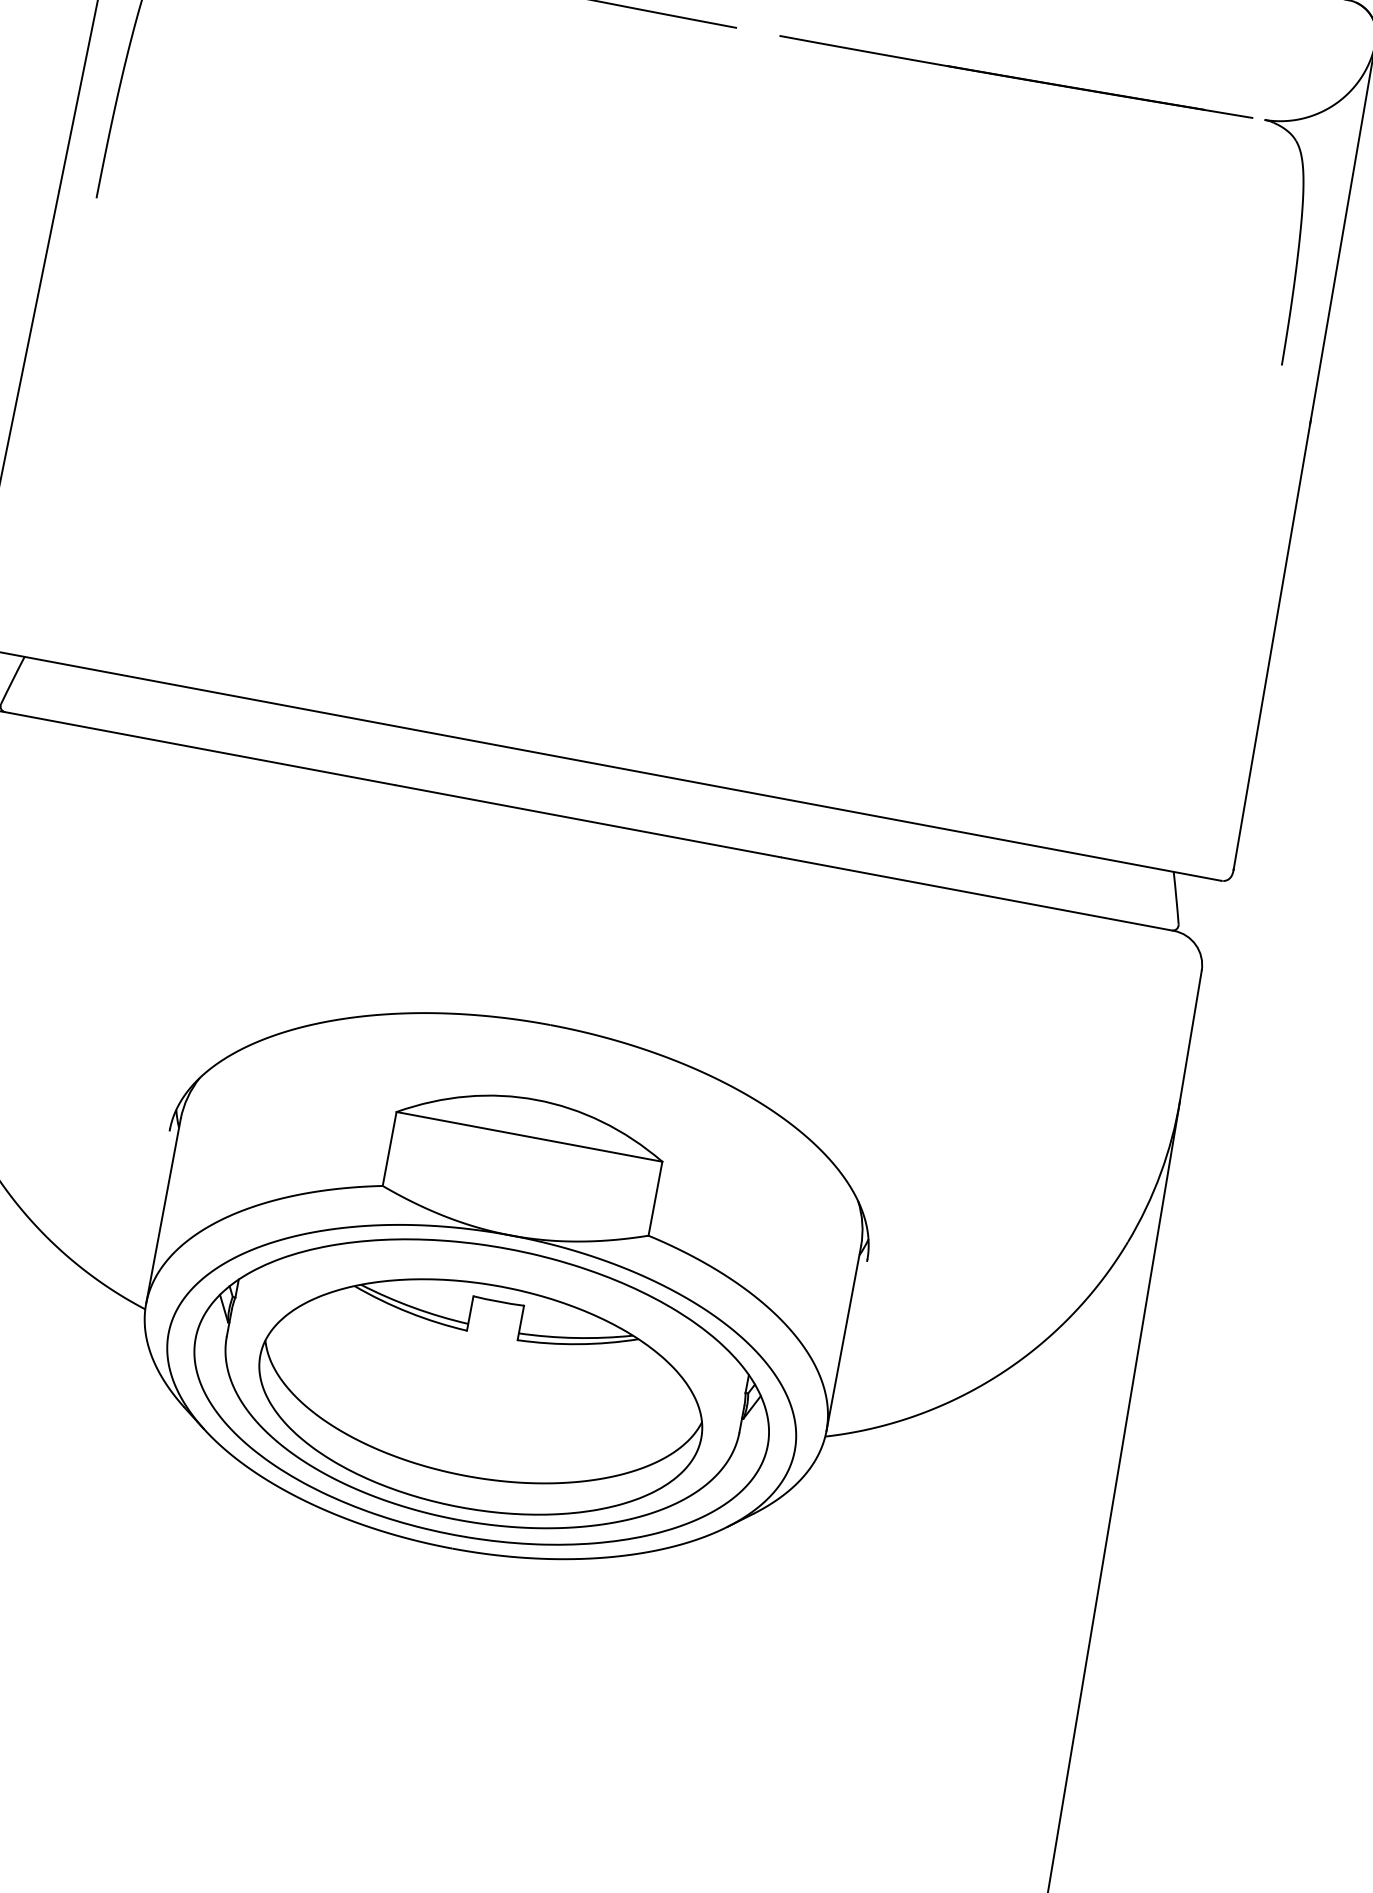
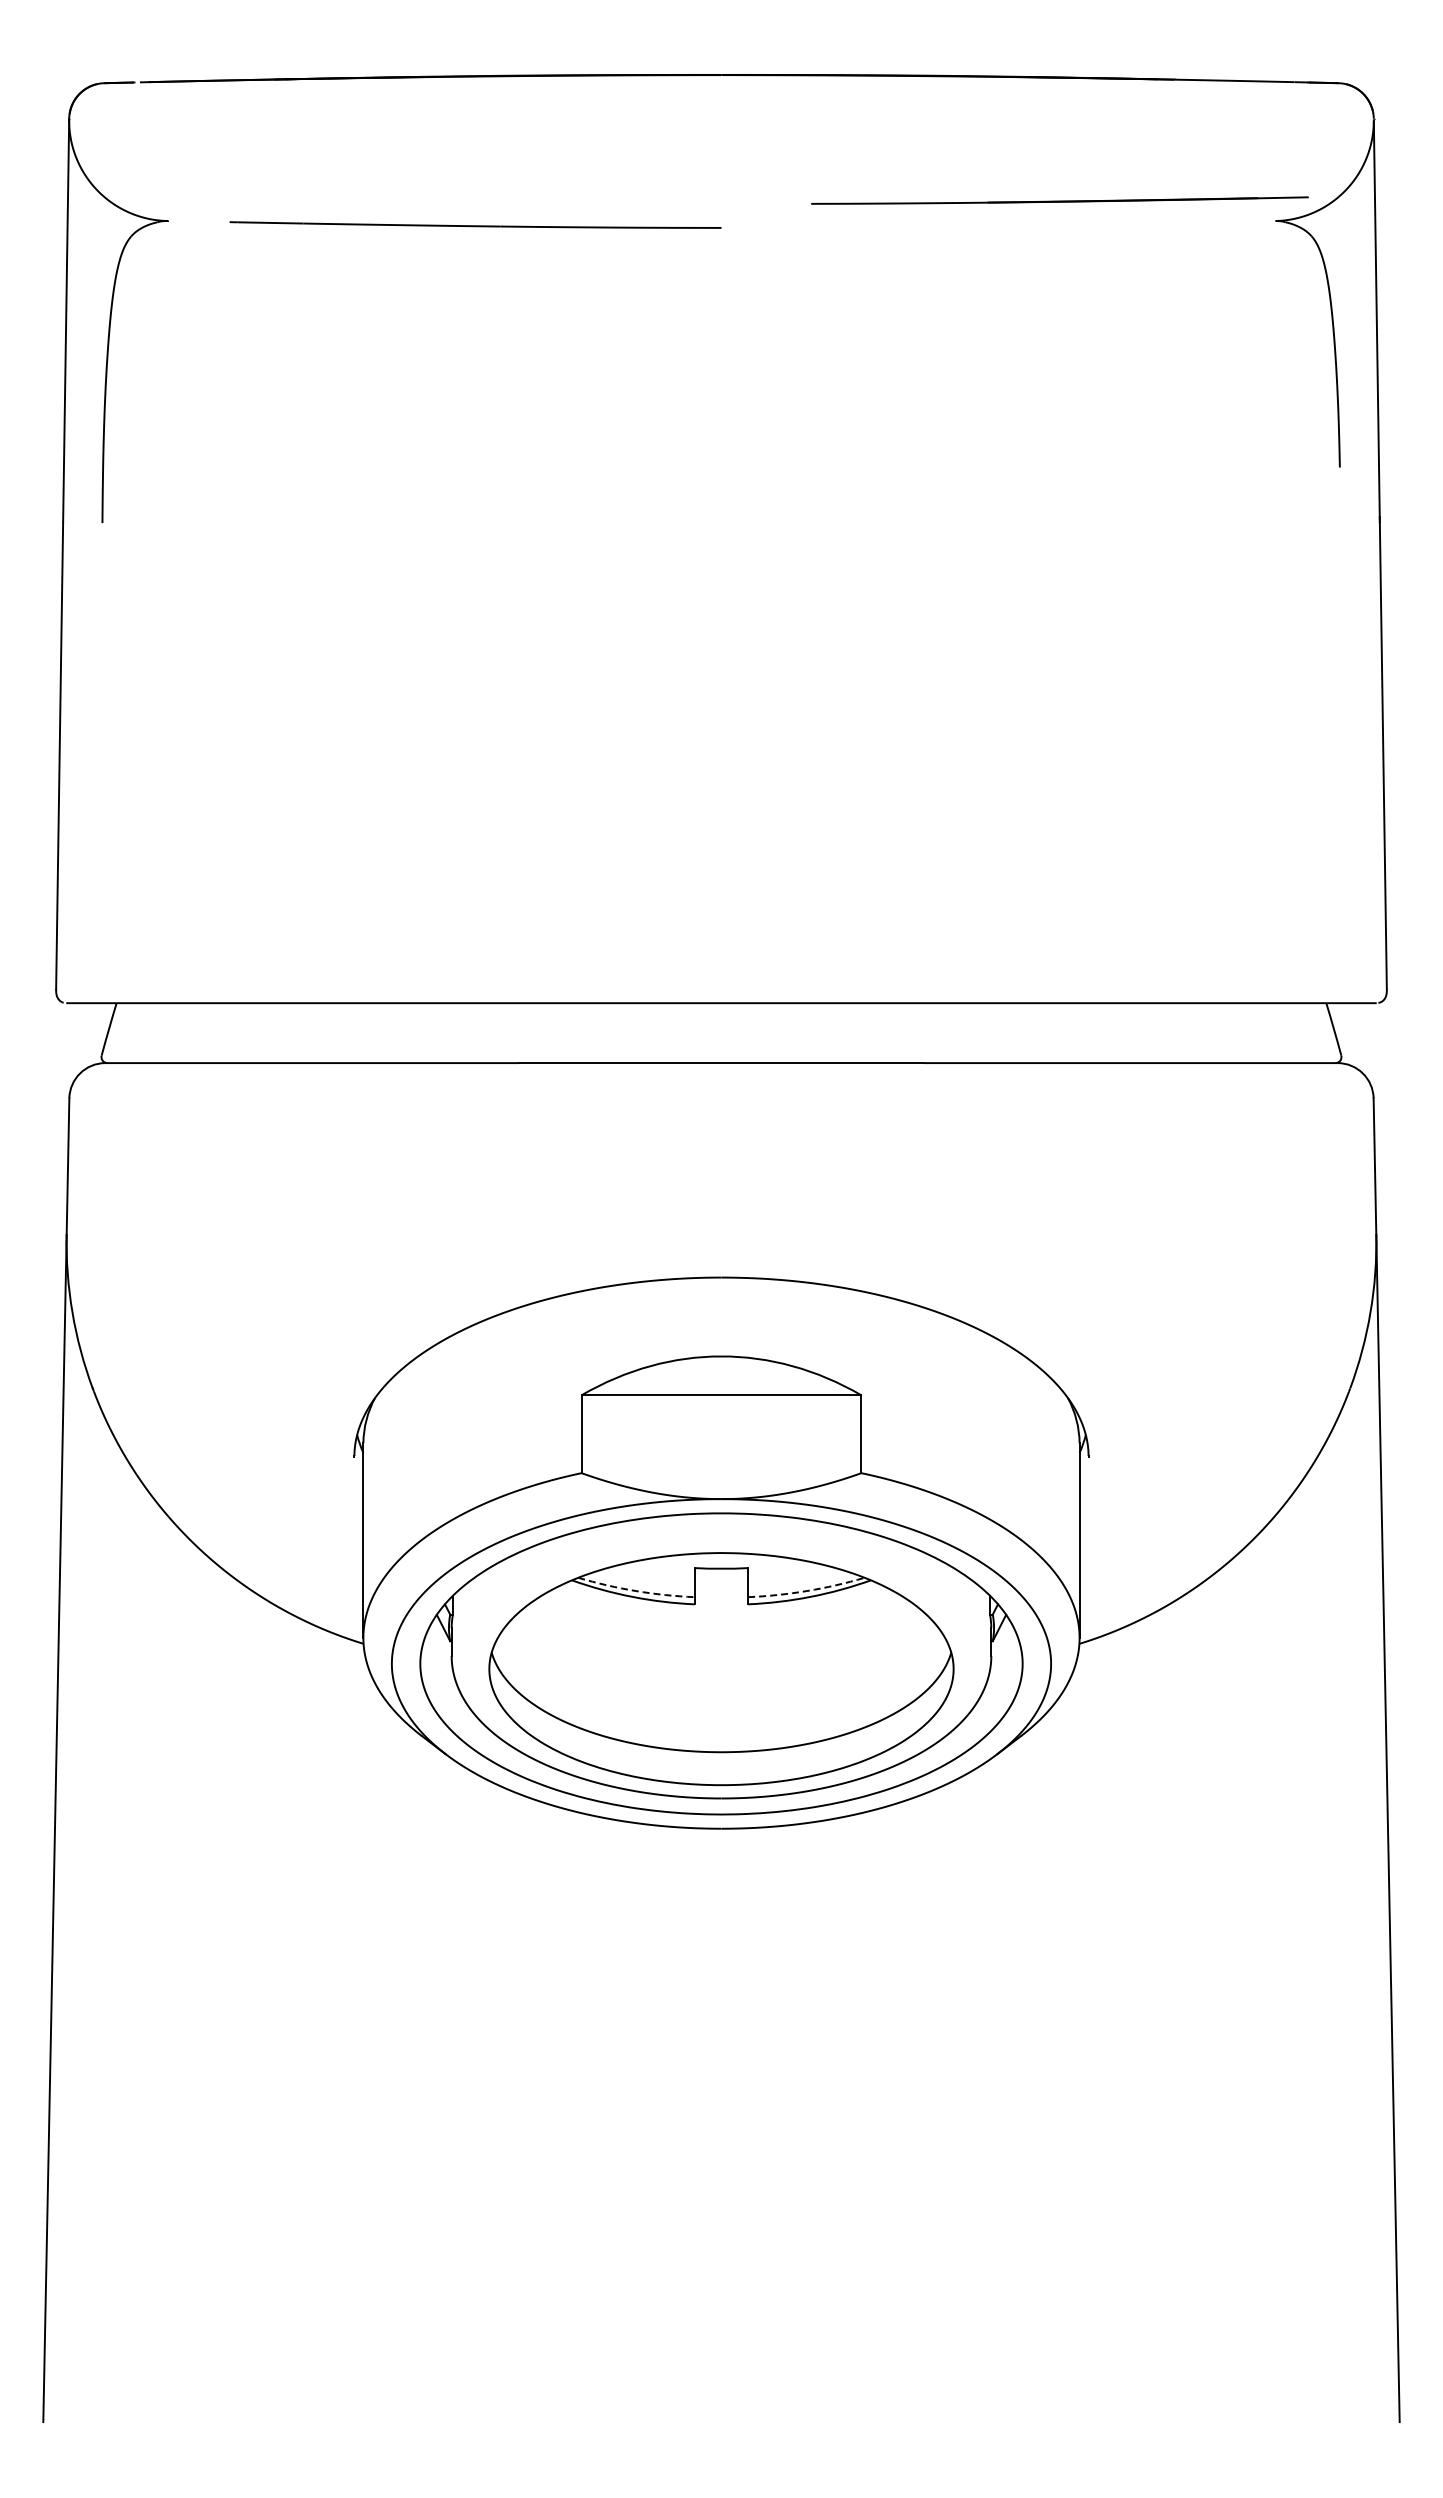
part: (1015, 76) -> (1059, 200), moved
arc: (412, 1307) -> (635, 1591), solid -> dashed
arc: (576, 1338) -> (807, 1591), solid -> dashed

